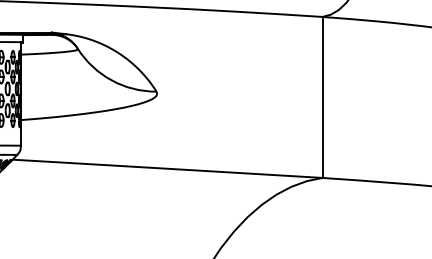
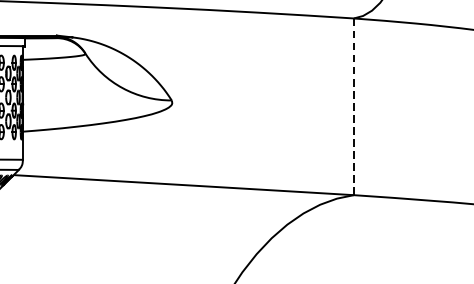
line: (322, 97) -> (353, 106), solid -> dashed

